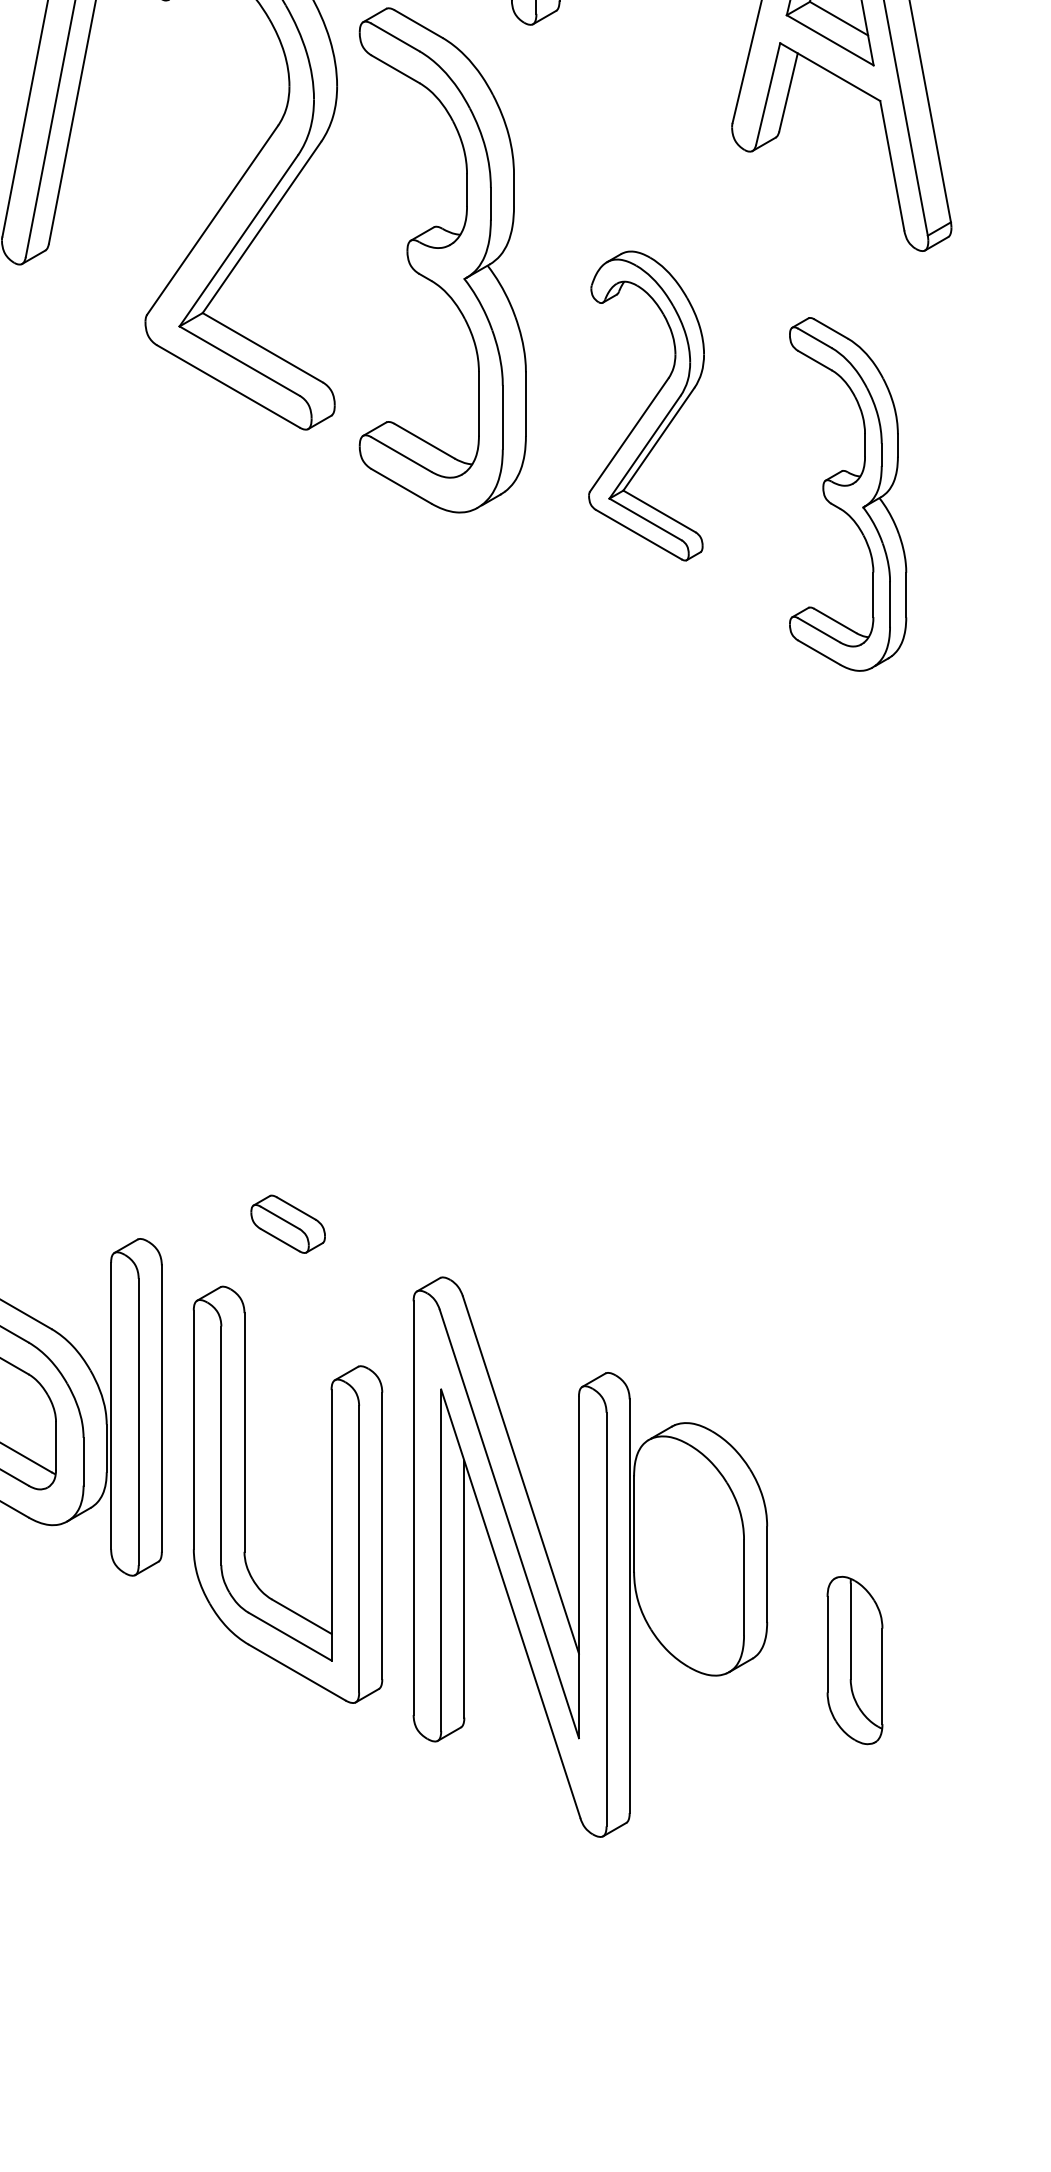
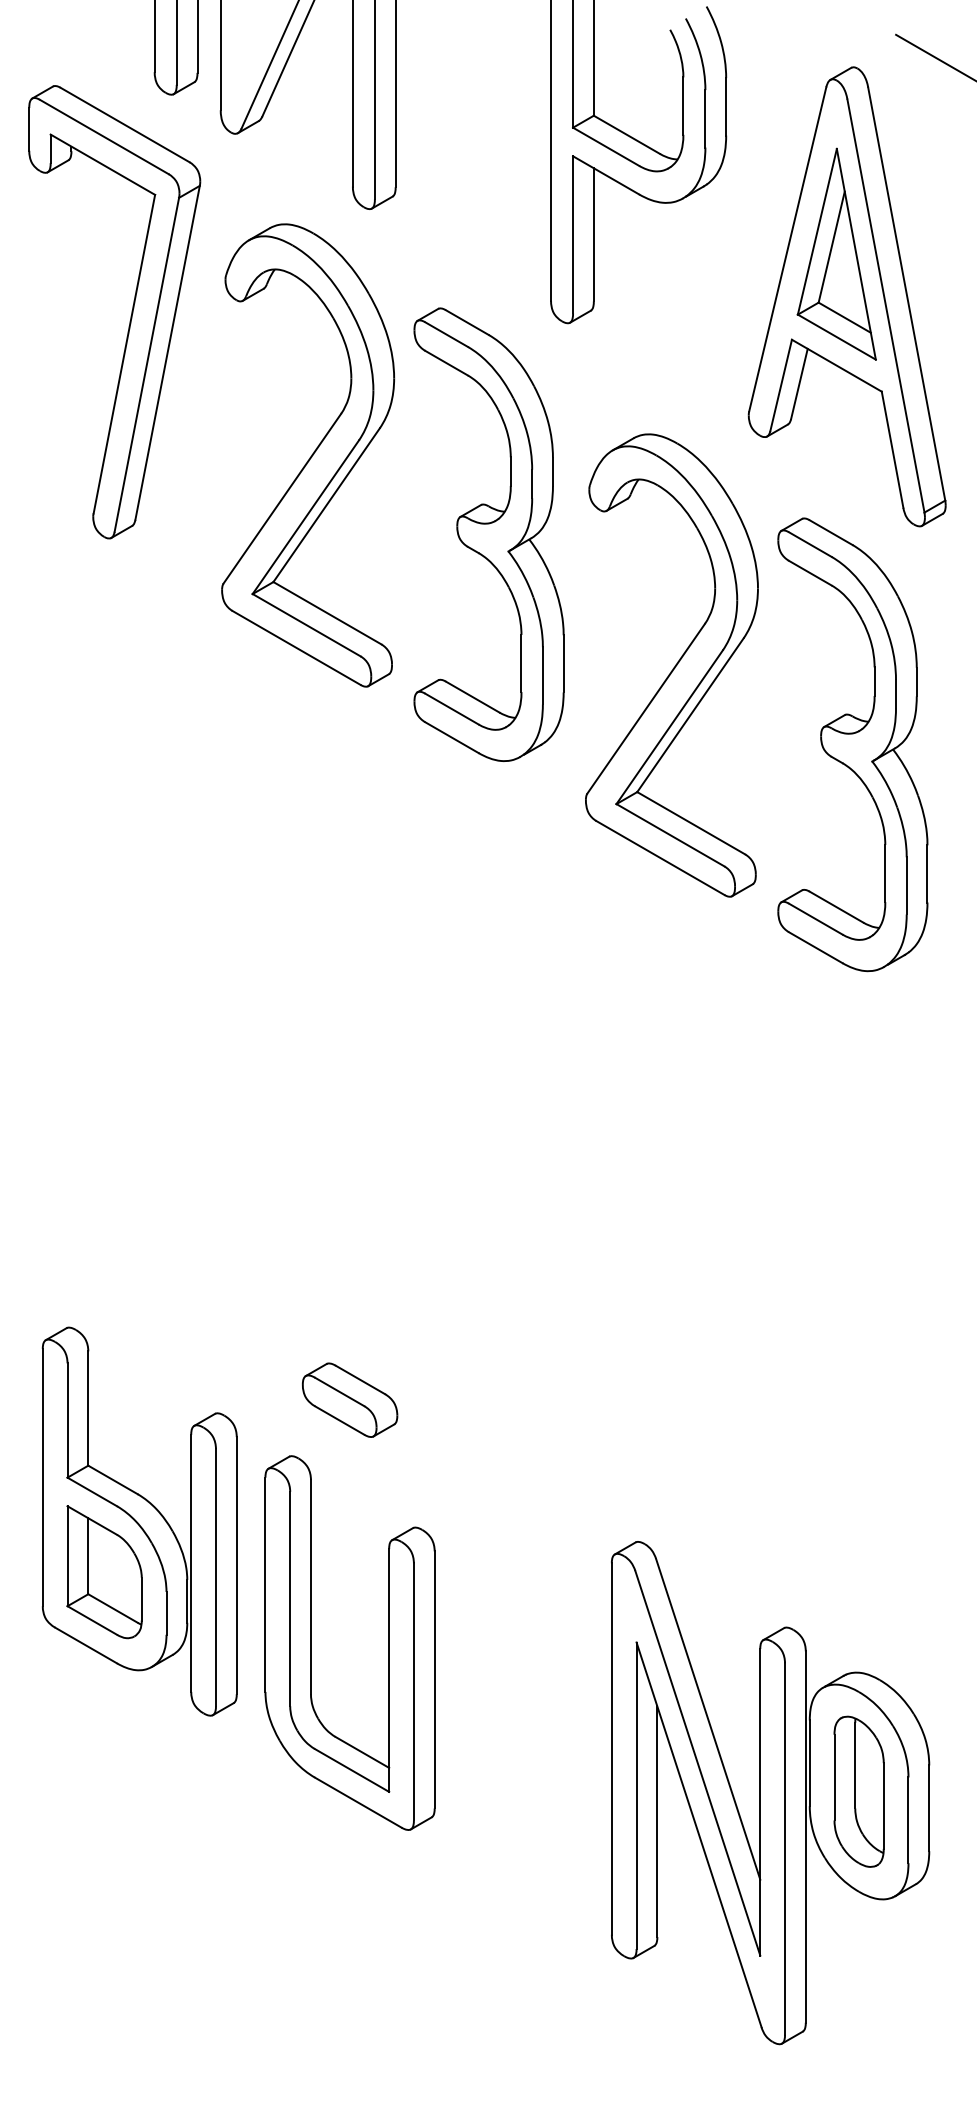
part: (646, 406) -> (671, 665), size x1.67
part: (847, 494) -> (852, 744), size x1.43
part: (288, 1223) -> (350, 1399), size x1.43
part: (590, 1557) -> (770, 1793), moved

